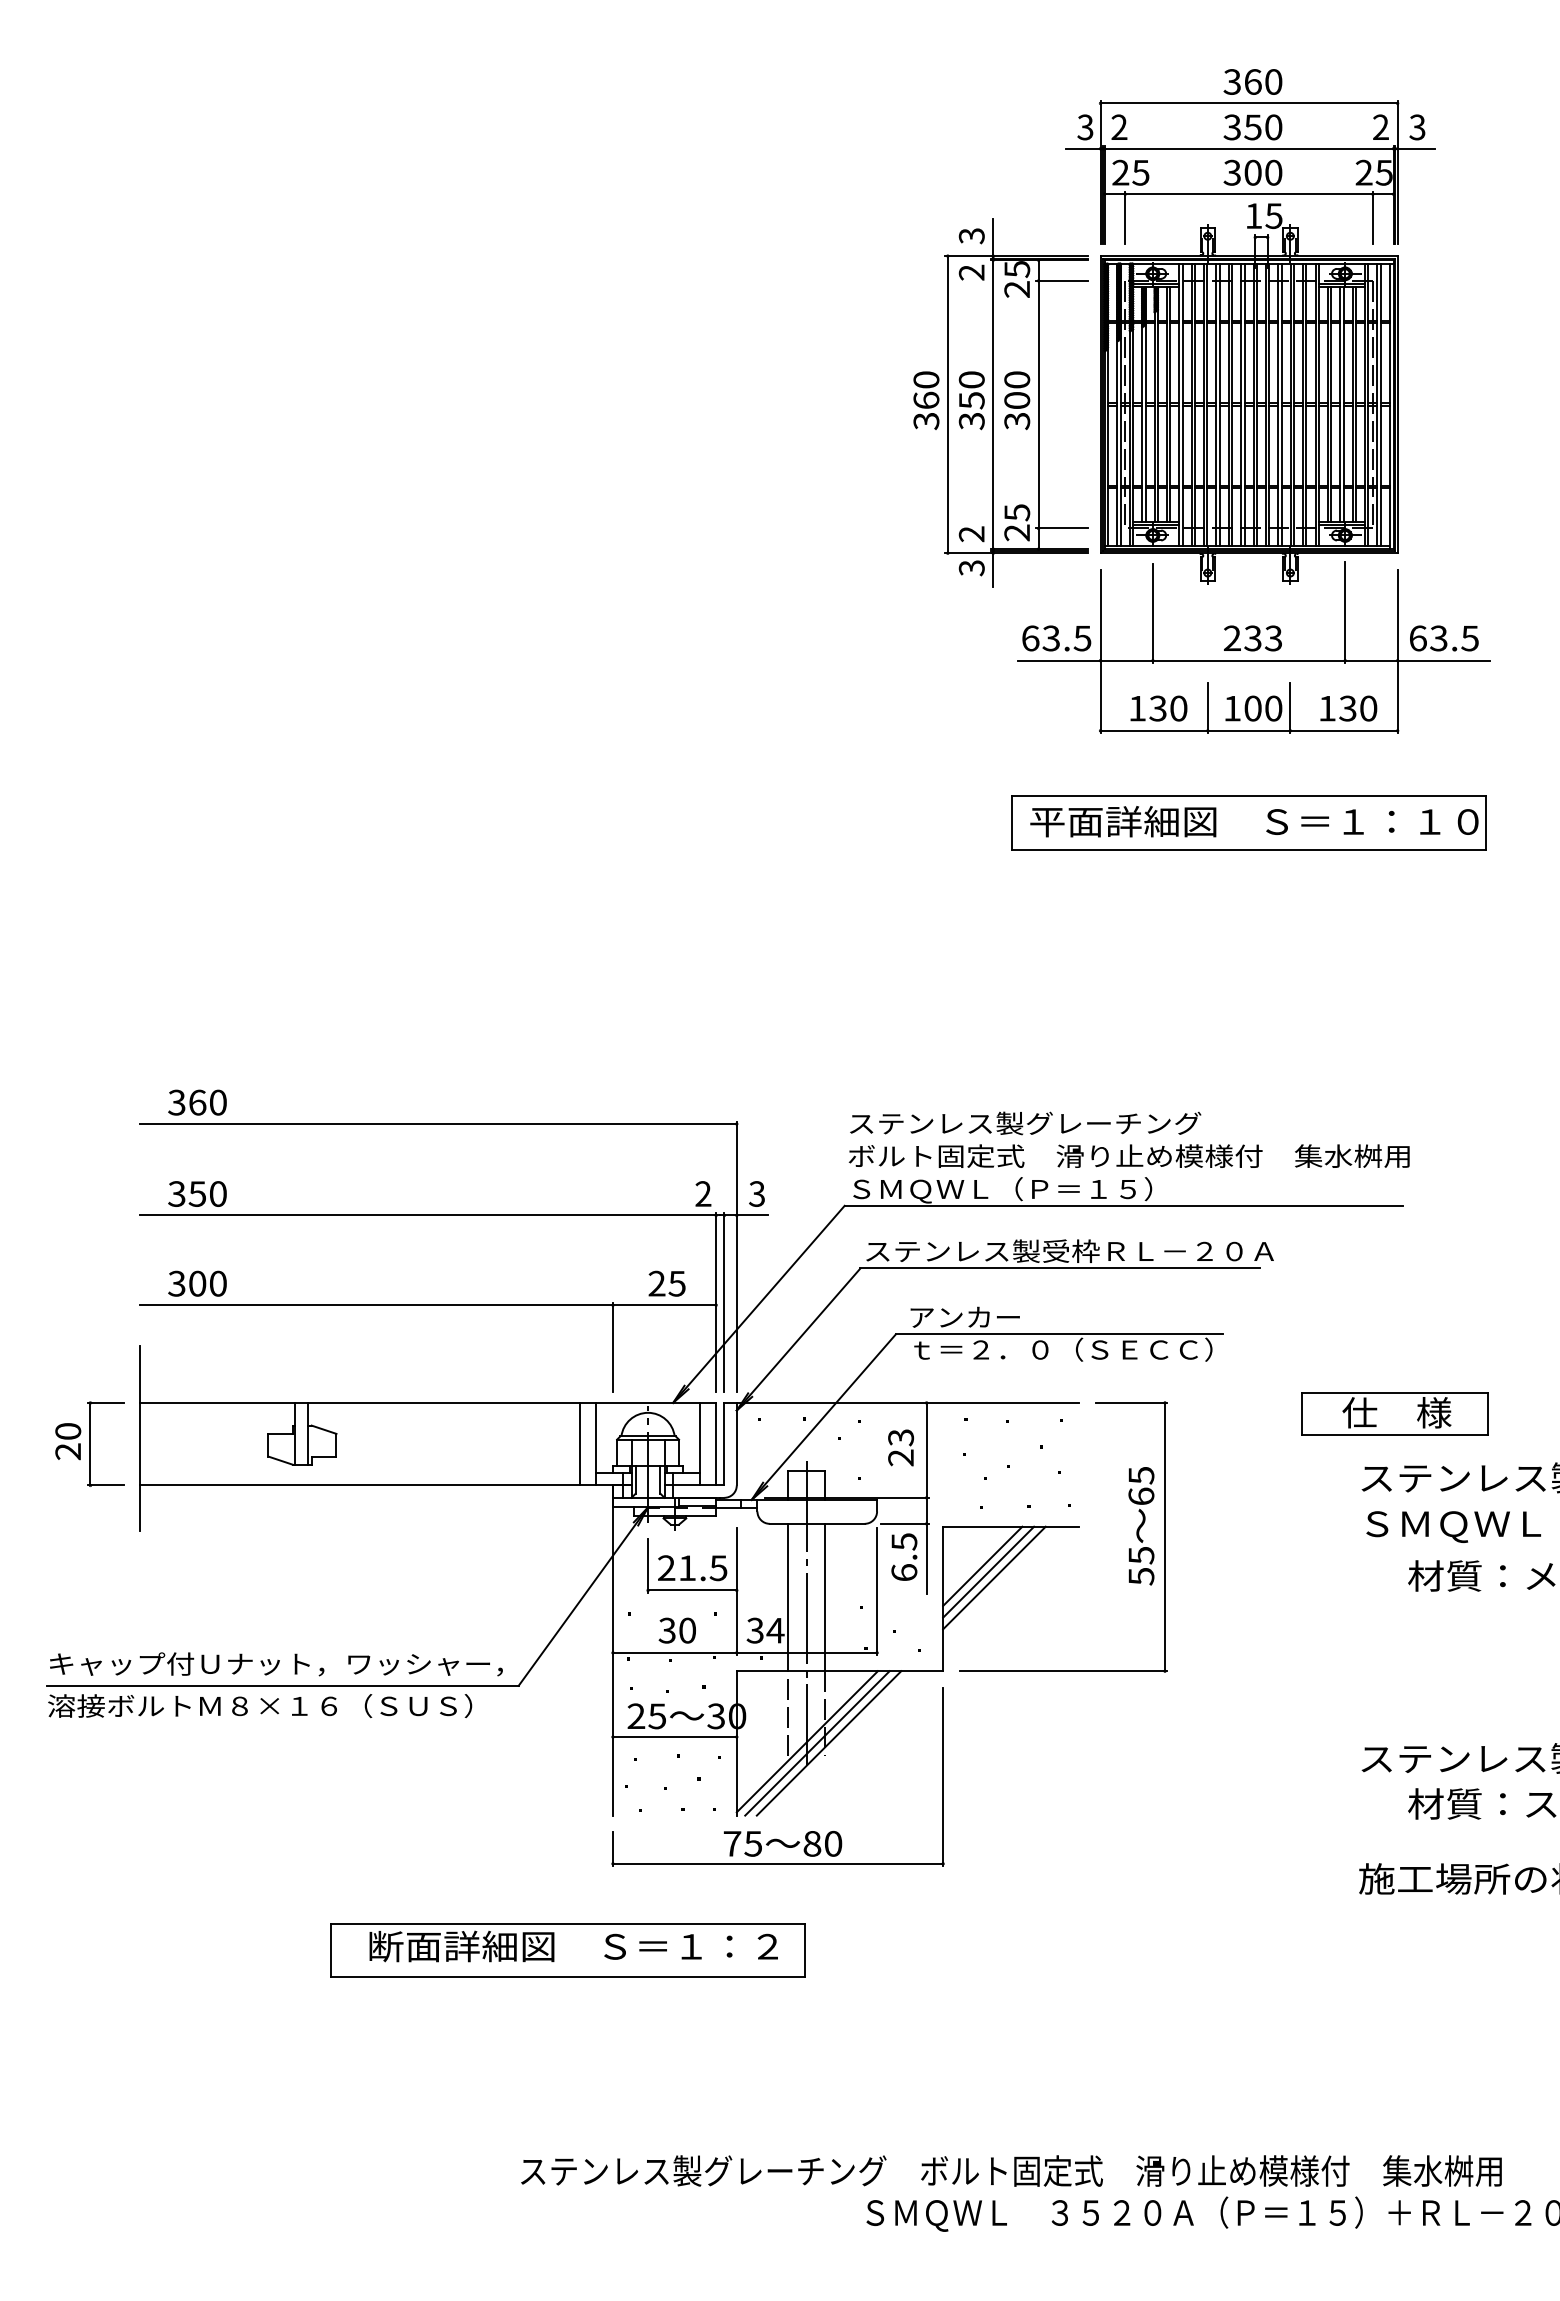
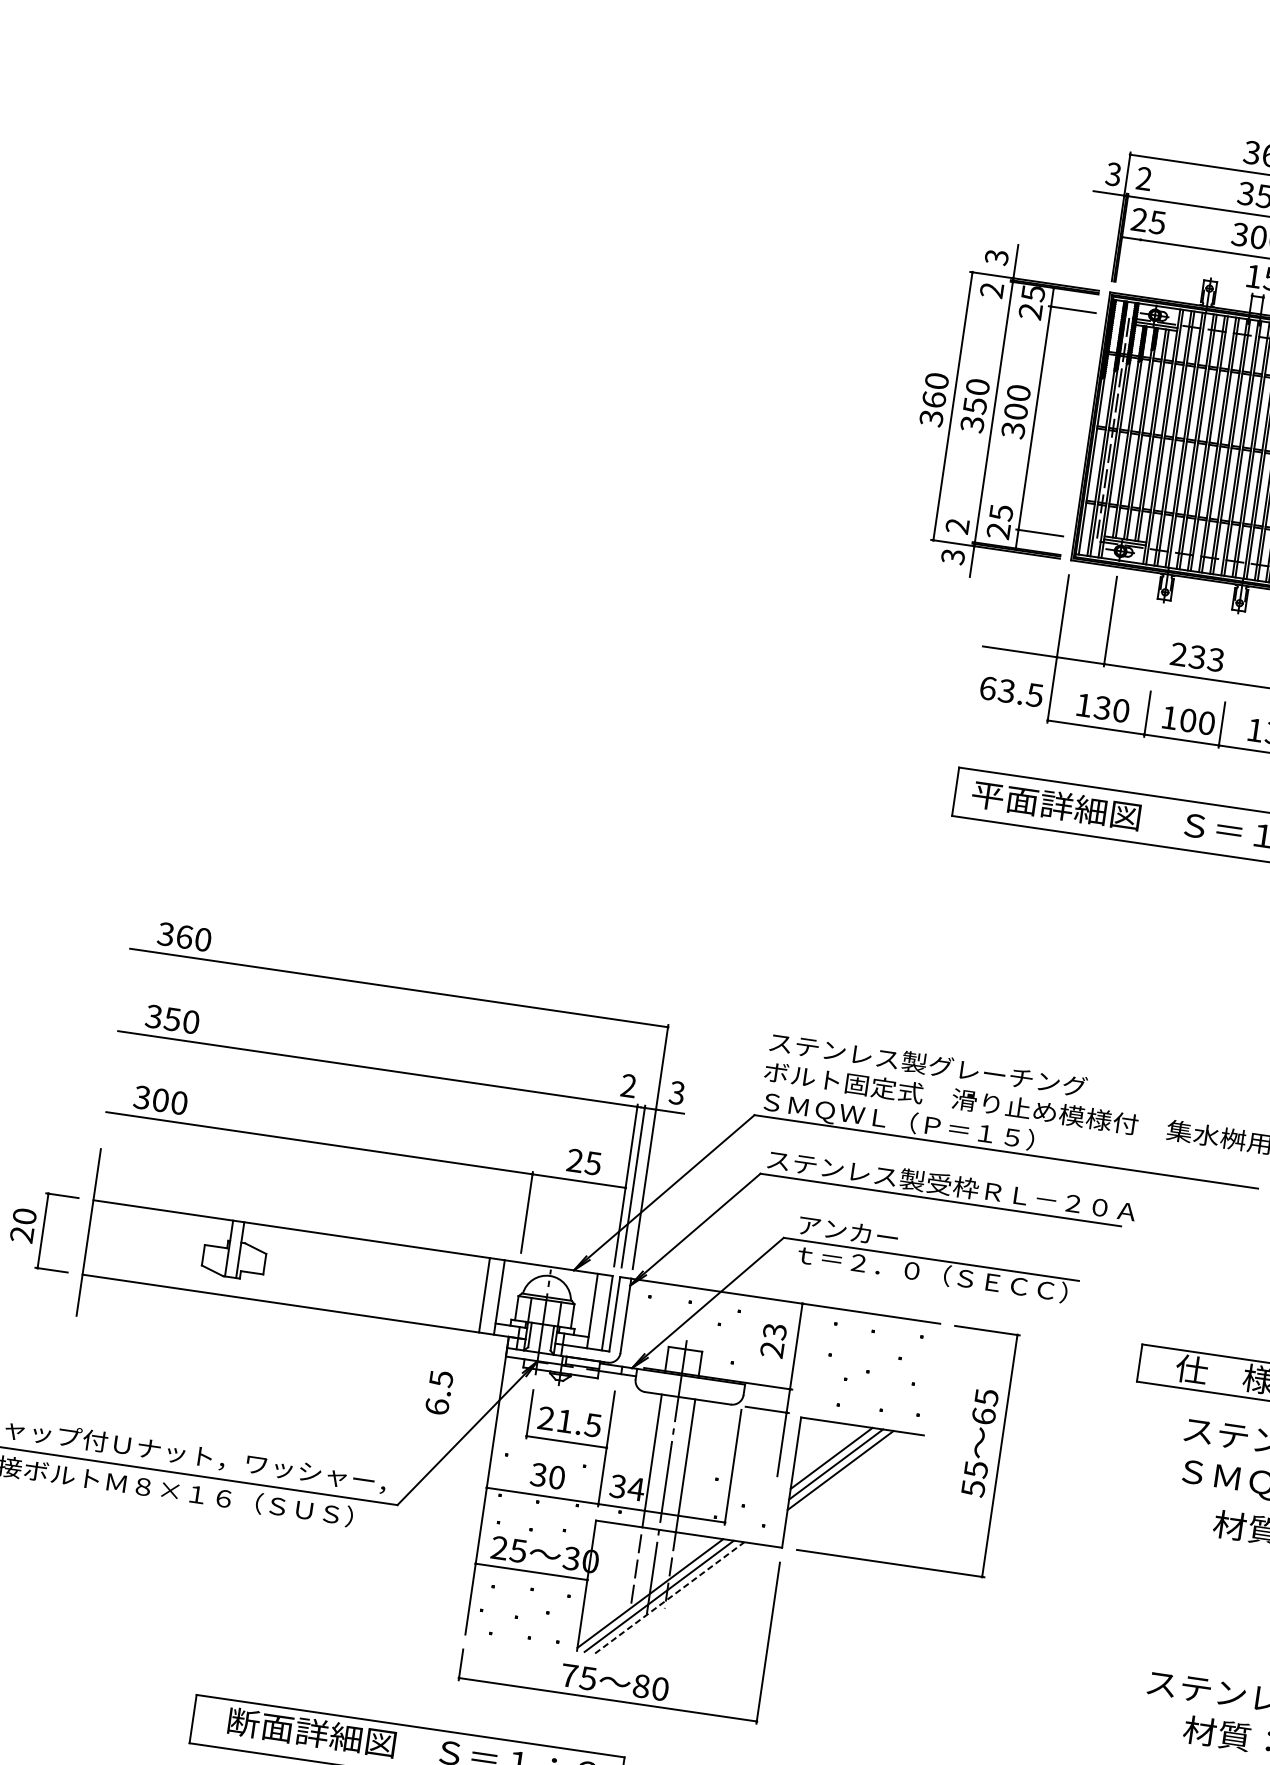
line: (1125, 217) -> (1137, 260), removed
text: (1056, 638) -> (1011, 691), moved
text: (904, 1556) -> (439, 1392), moved
line: (829, 1743) -> (670, 1598), solid -> dashed

